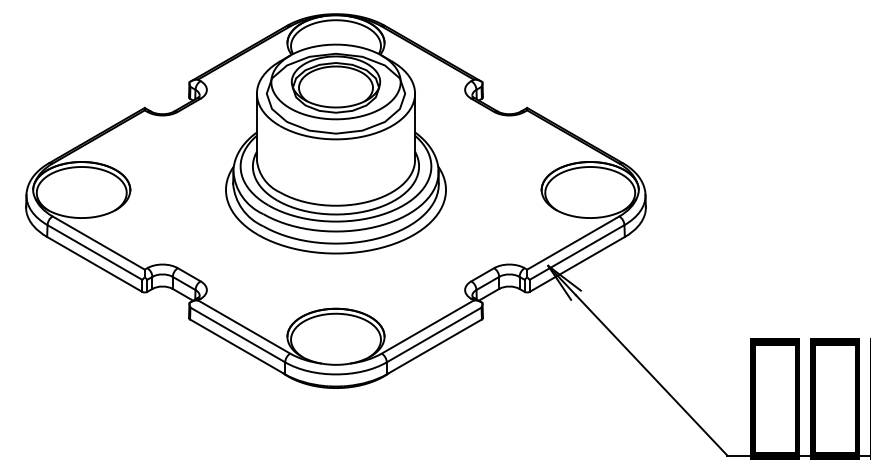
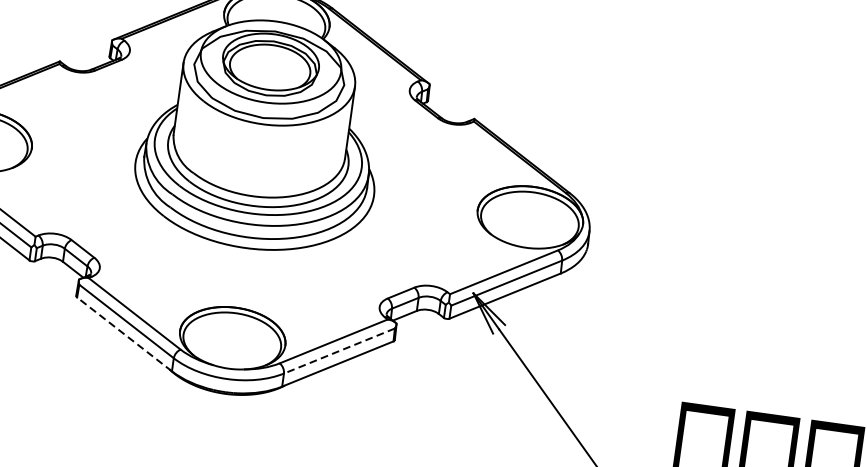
line: (434, 334) -> (339, 350), solid -> dashed
line: (237, 346) -> (124, 333), solid -> dashed

